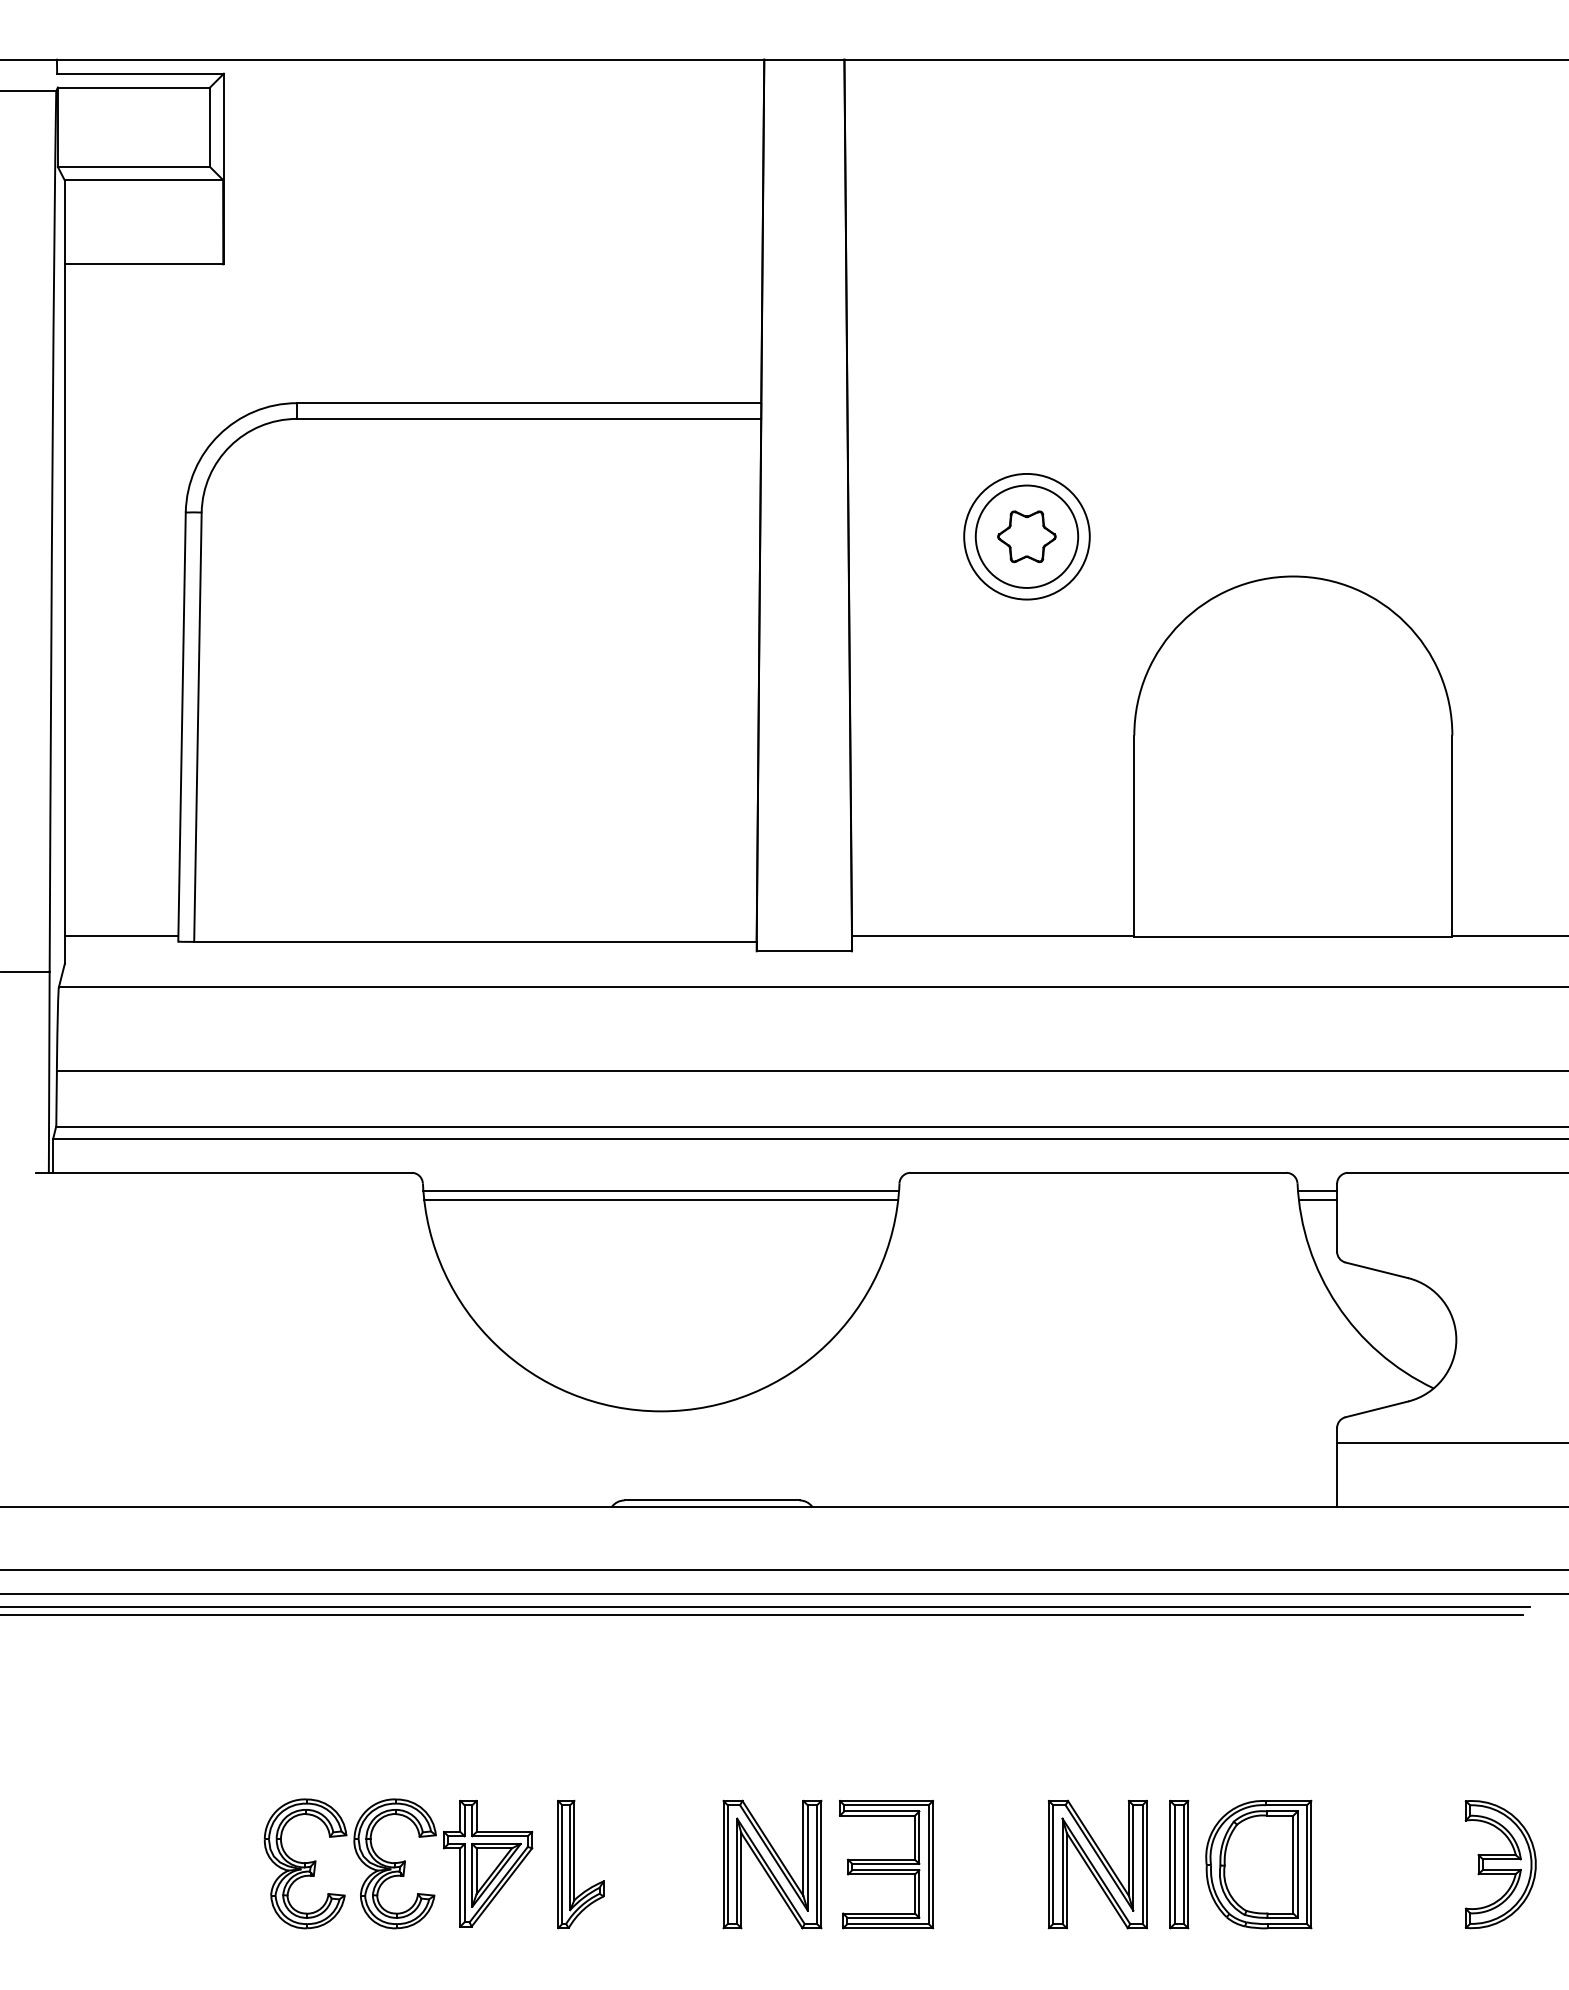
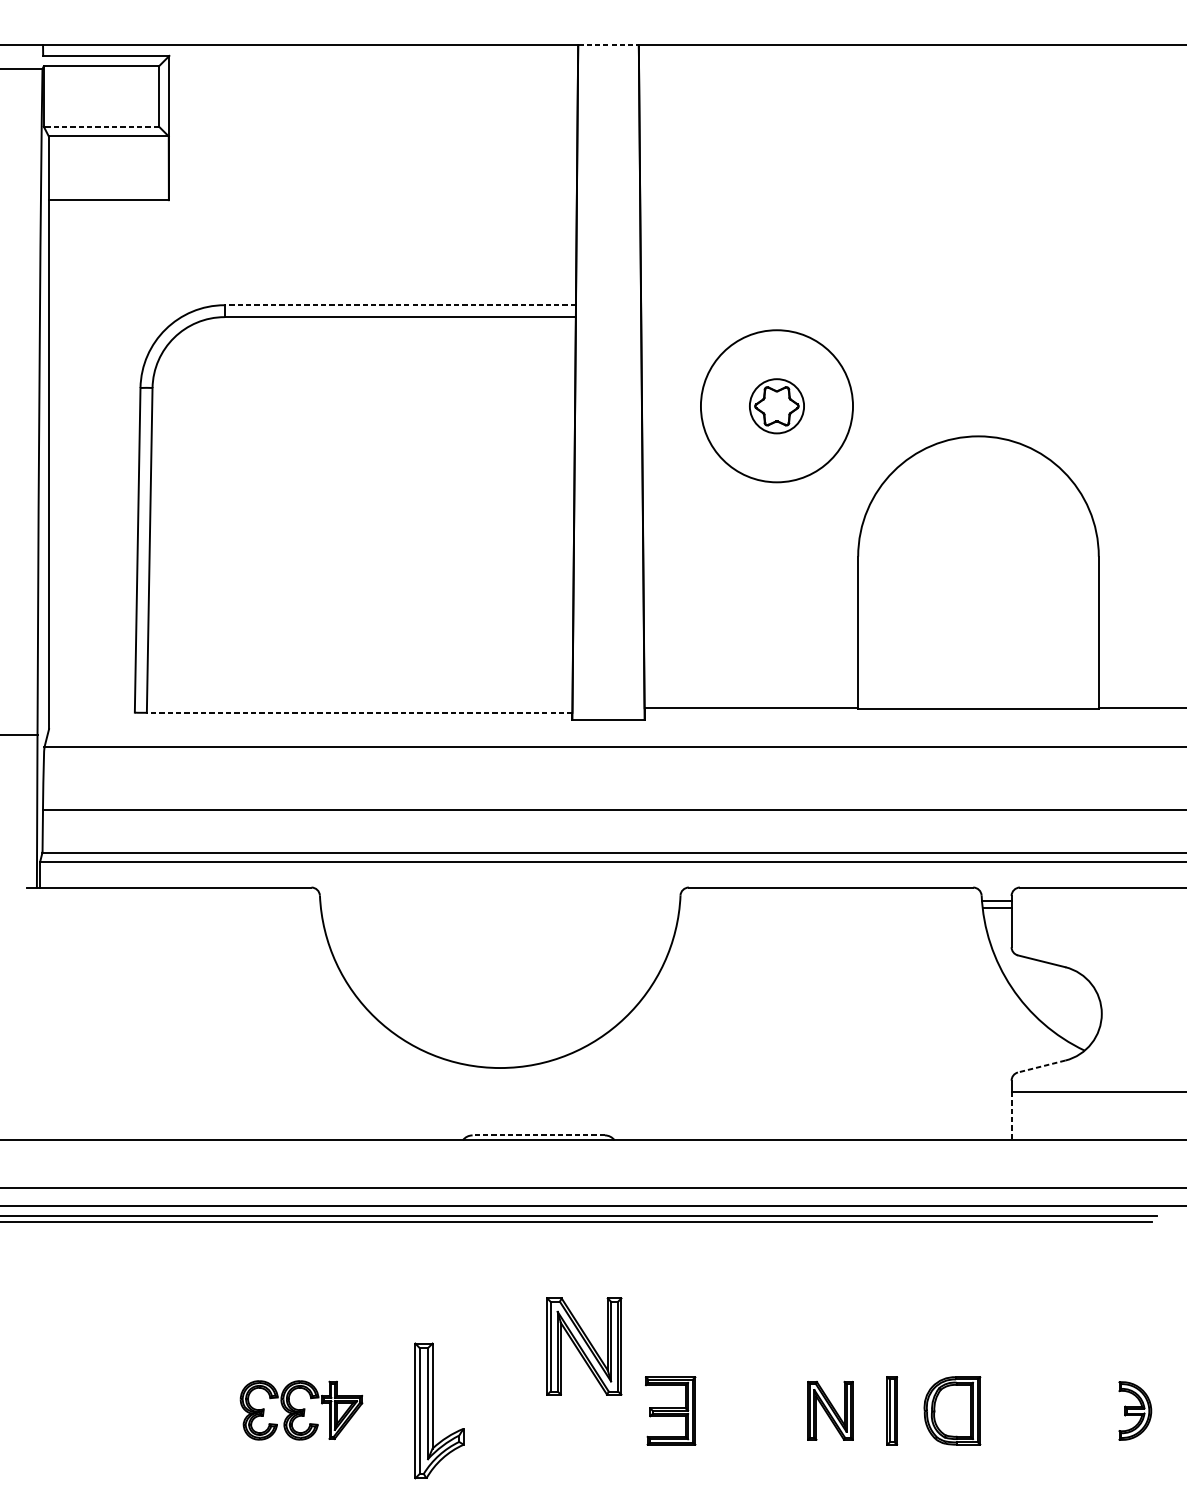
line: (804, 59) -> (608, 45), solid -> dashed
line: (133, 167) -> (100, 126), solid -> dashed
line: (528, 403) -> (399, 305), solid -> dashed
circle: (1026, 536) -> (776, 406), size x0.7
circle: (1026, 536) -> (776, 406), size x1.6
line: (121, 935) -> (91, 707), removed
line: (474, 941) -> (358, 712), solid -> dashed
line: (661, 1190) -> (500, 900), removed
line: (661, 1200) -> (500, 908), removed
line: (1376, 1409) -> (1041, 1066), solid -> dashed
line: (1337, 1474) -> (1011, 1115), solid -> dashed
line: (711, 1500) -> (538, 1135), solid -> dashed
part: (398, 1863) -> (301, 1410), size x0.6
part: (580, 1864) -> (439, 1410), size x1.4
part: (772, 1864) -> (584, 1346), moved
part: (886, 1864) -> (670, 1410), size x0.7
part: (1097, 1864) -> (830, 1410), size x0.6
part: (1179, 1864) -> (892, 1410), size x0.7
part: (1258, 1864) -> (952, 1410), size x0.7
part: (1500, 1864) -> (1135, 1410), size x0.6

